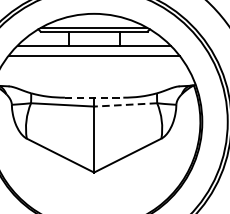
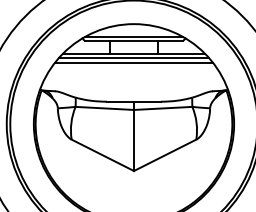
line: (93, 50) -> (133, 58), added
line: (94, 97) -> (134, 101), dashed -> solid
line: (124, 105) -> (162, 108), dashed -> solid

